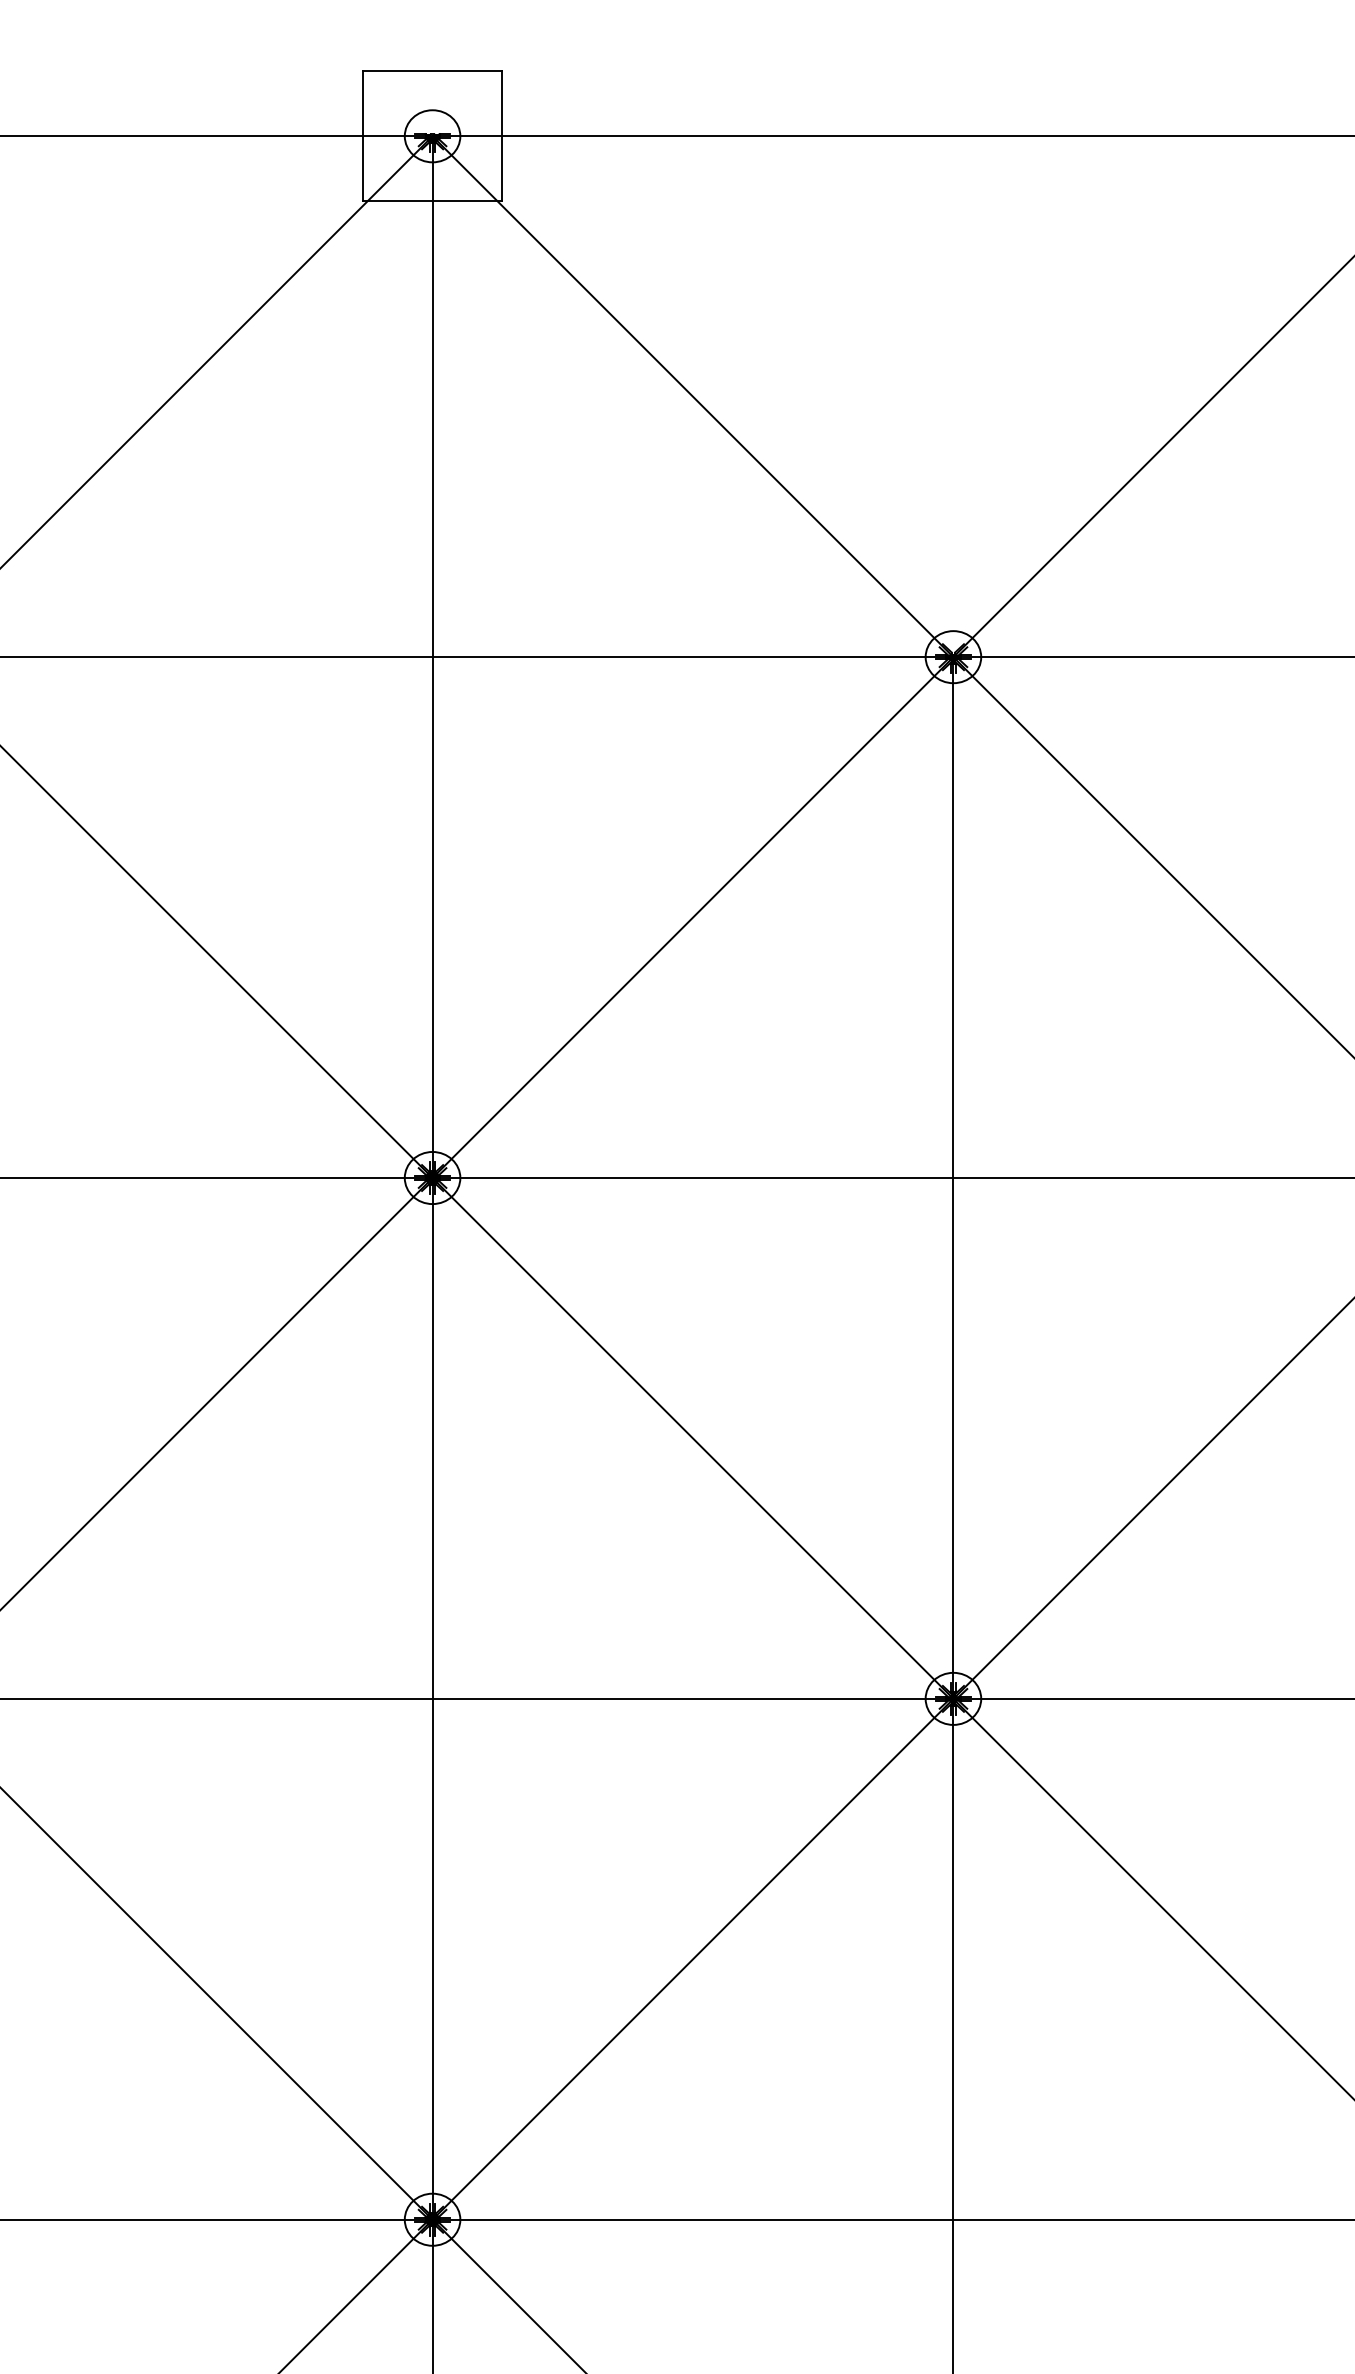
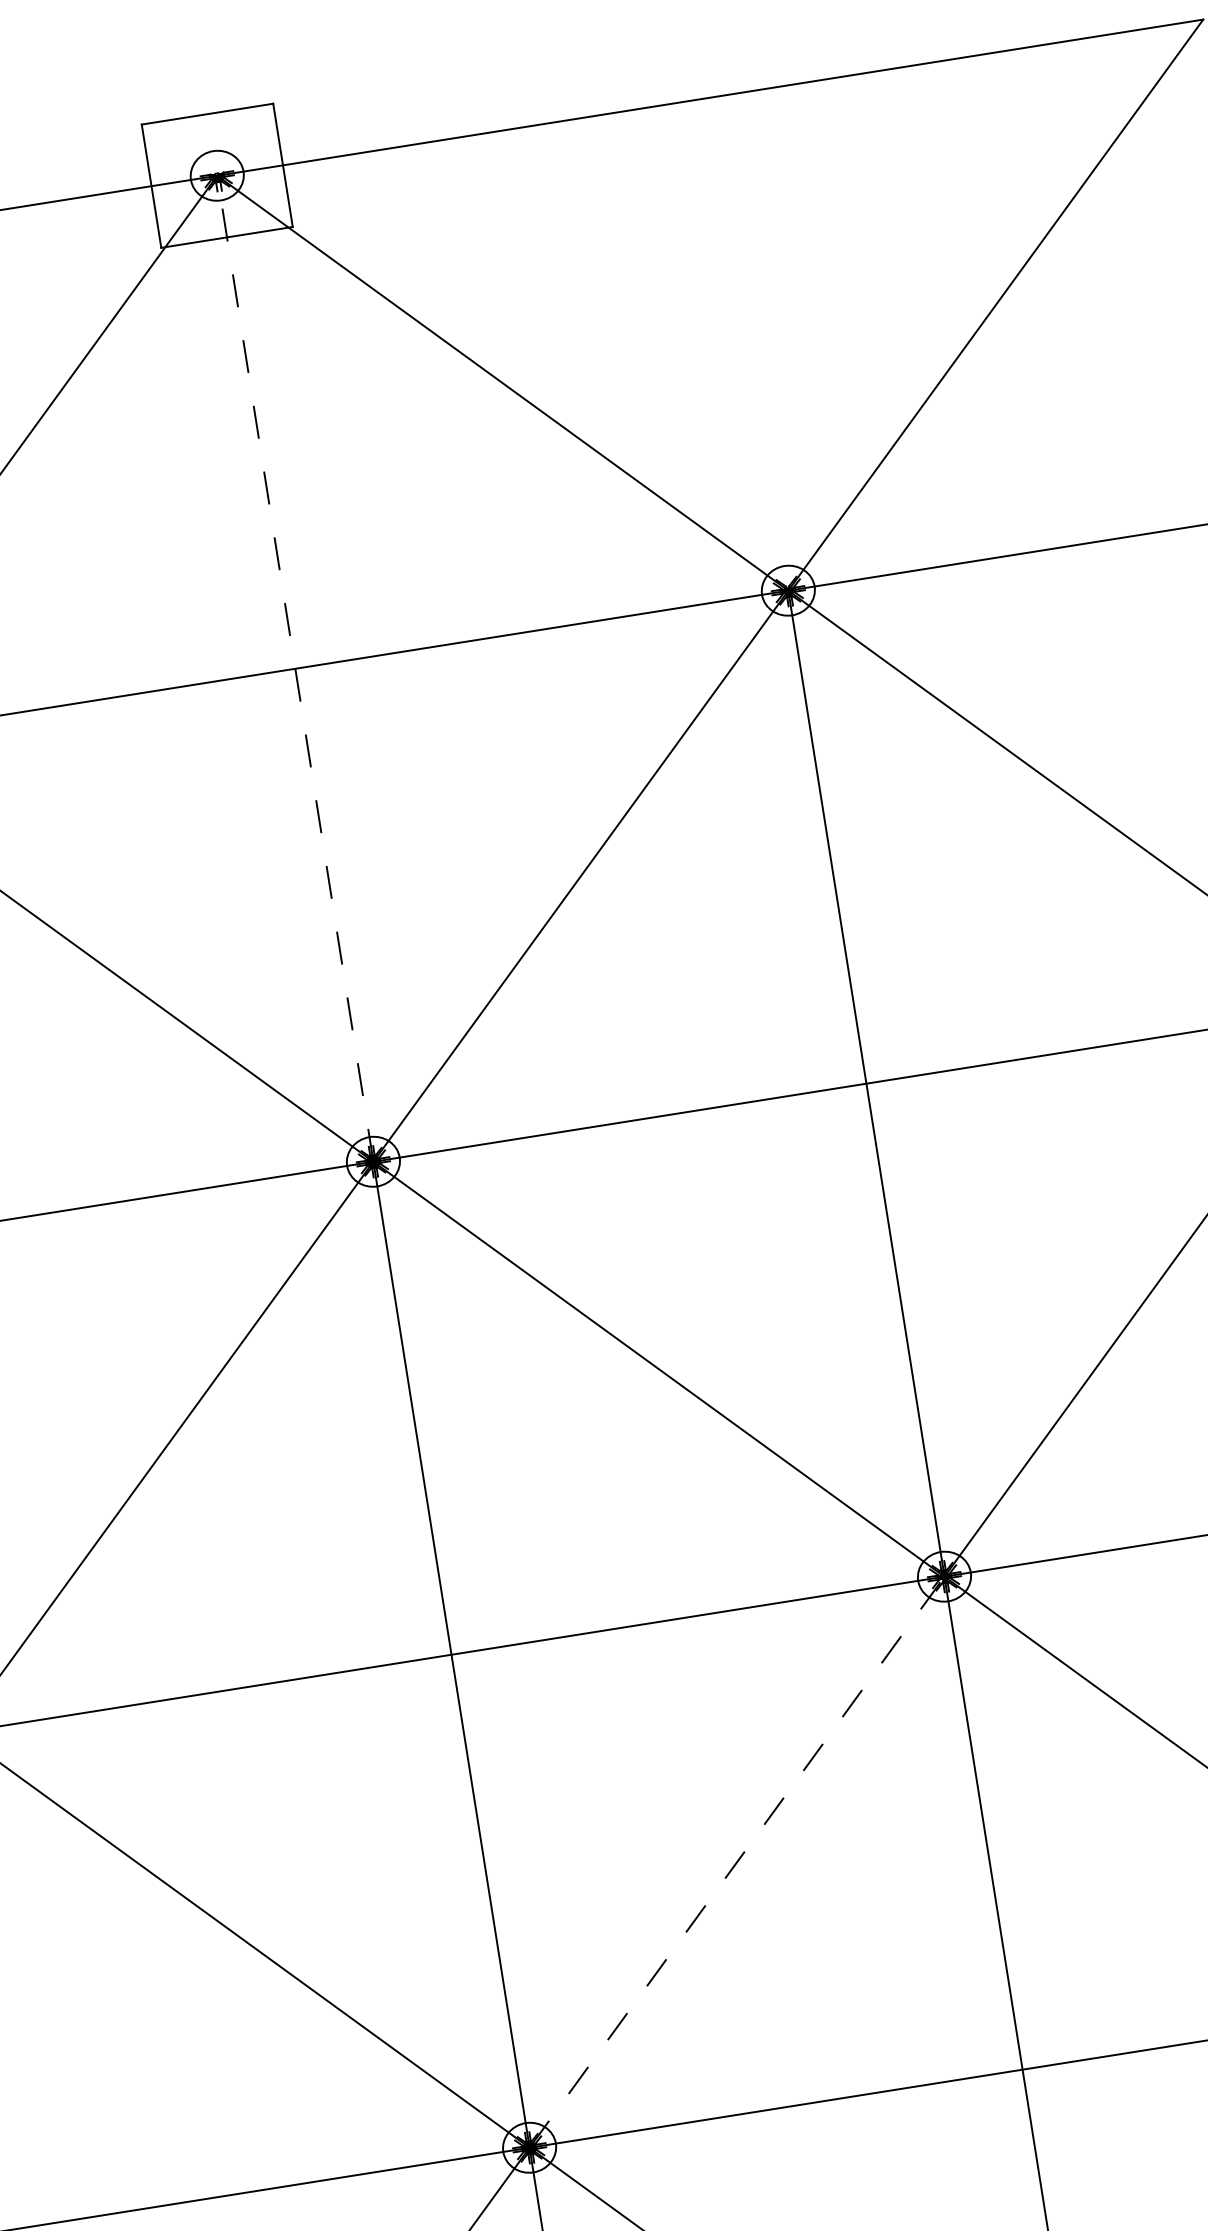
line: (432, 657) -> (295, 669), solid -> dashed
line: (693, 1958) -> (737, 1861), solid -> dashed

